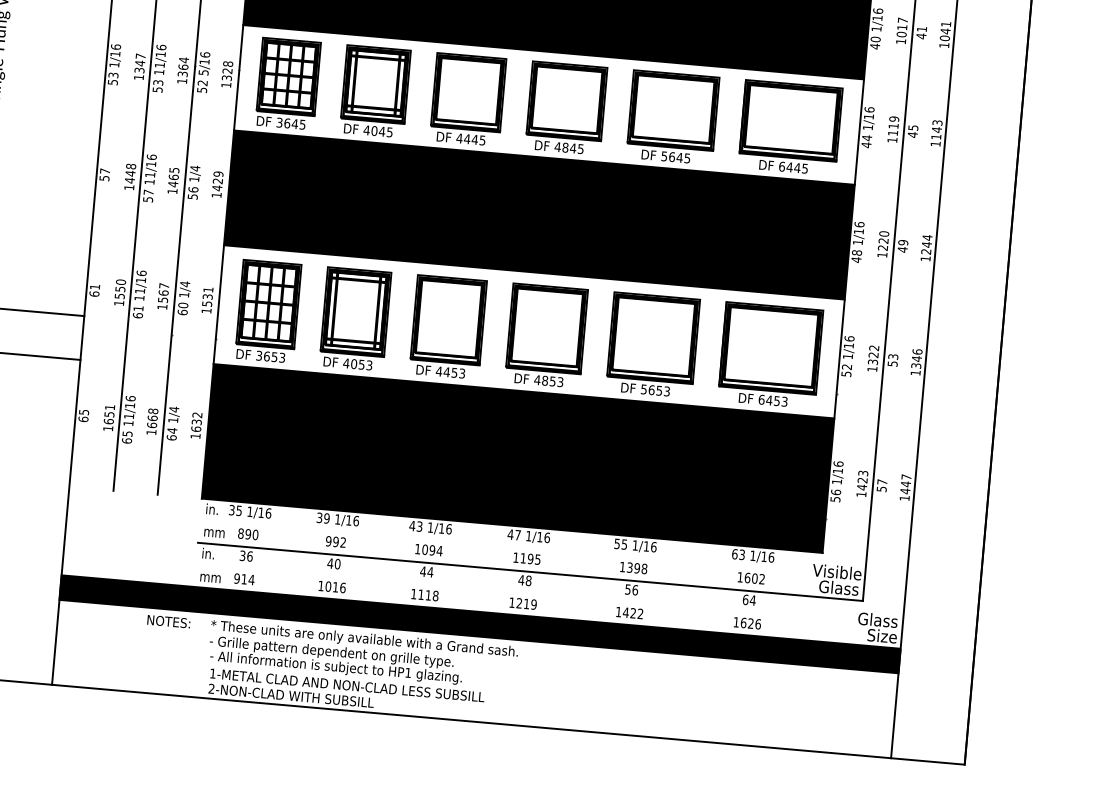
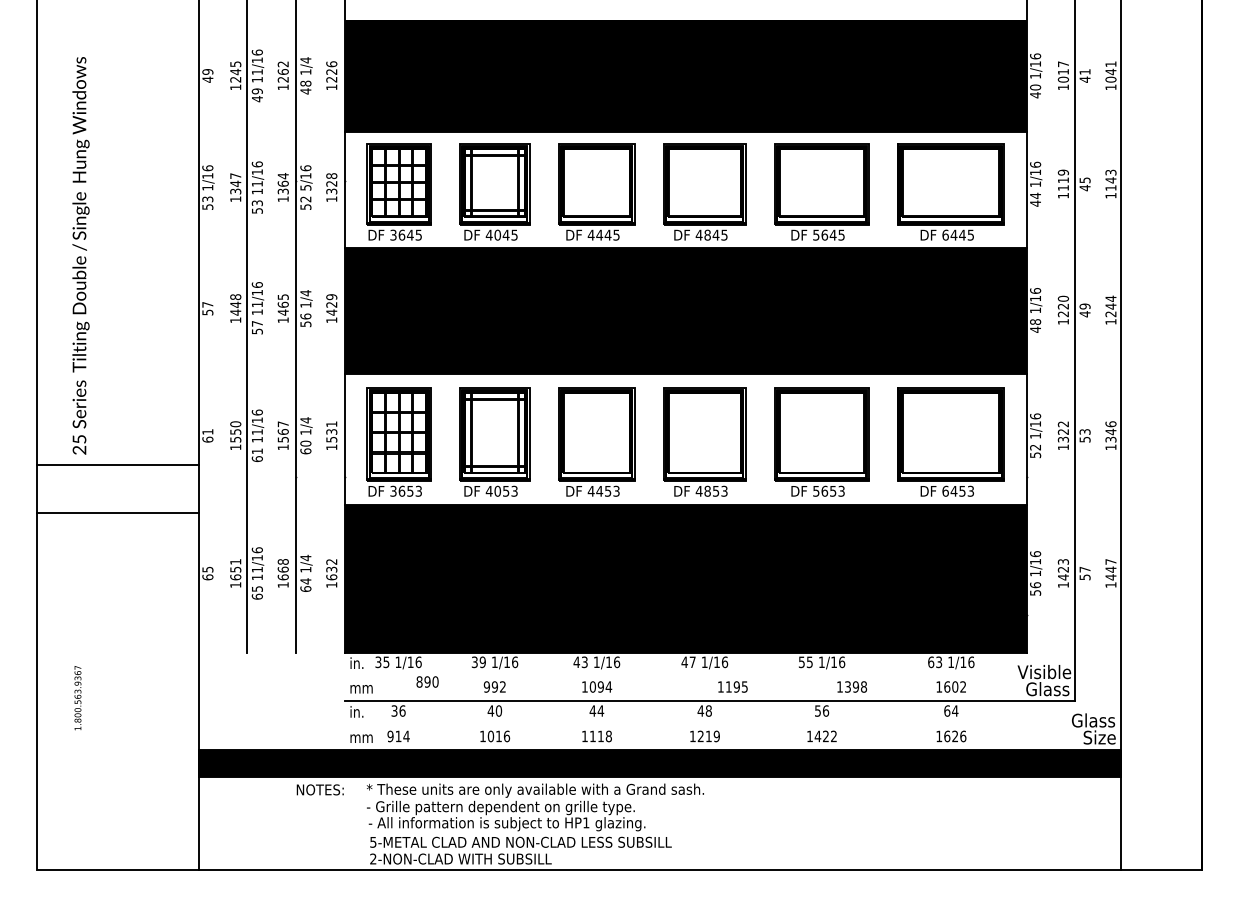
text: (248, 533) -> (427, 681), moved
text: (526, 558) -> (732, 686), moved
text: (634, 567) -> (852, 686), moved
text: (213, 673) -> (373, 842), 1-METAL -> 5-METAL

